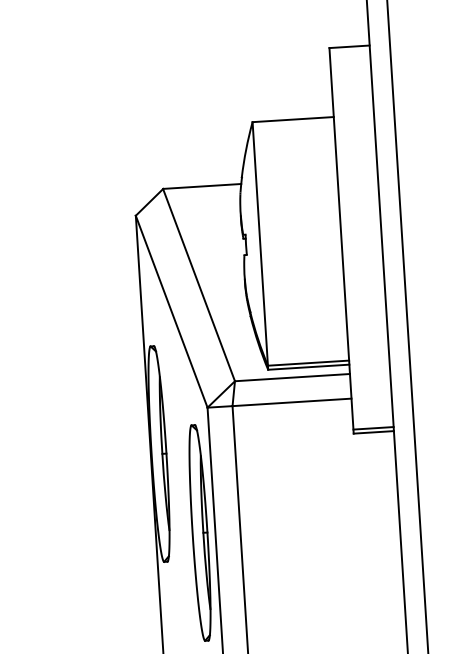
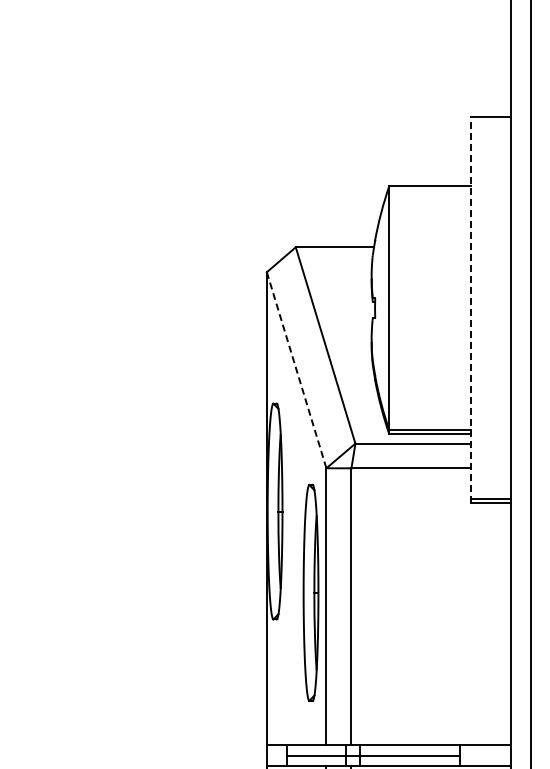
line: (341, 240) -> (470, 309), solid -> dashed
line: (171, 310) -> (296, 369), solid -> dashed

